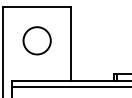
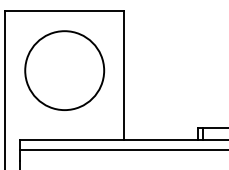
circle: (36, 40) -> (63, 70), size x1.67

